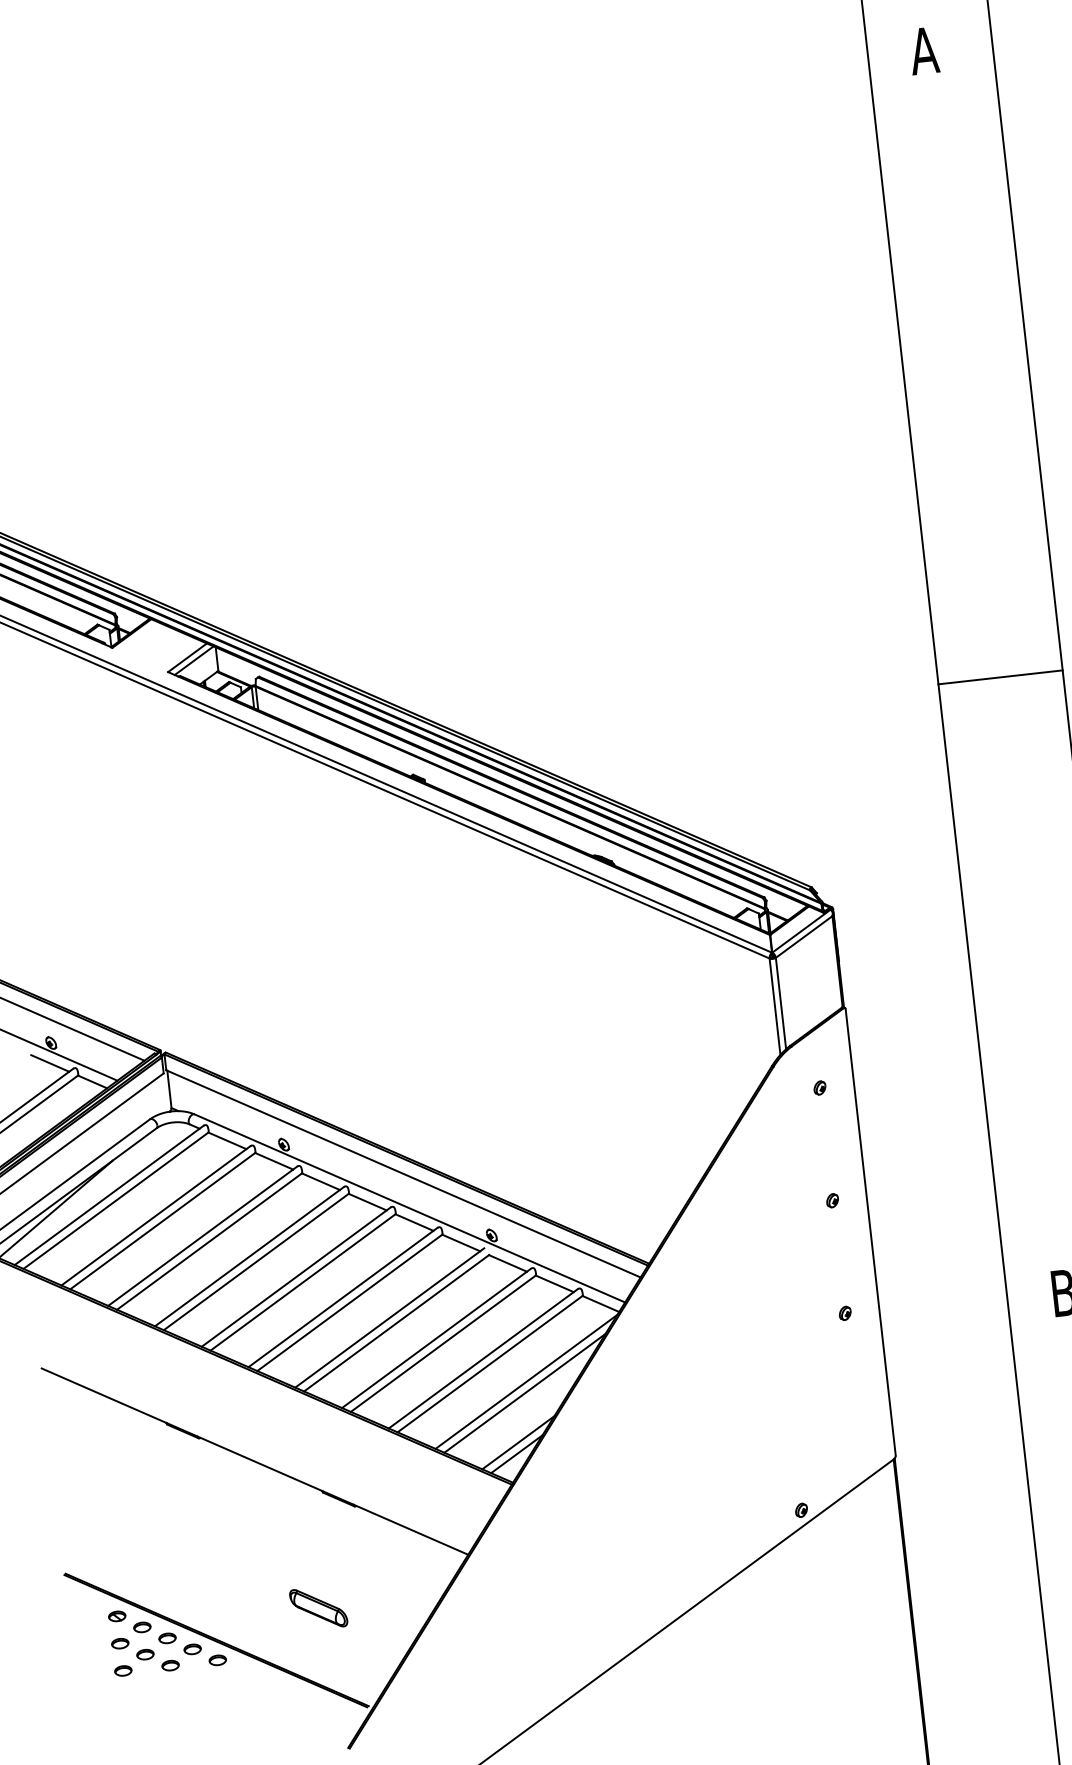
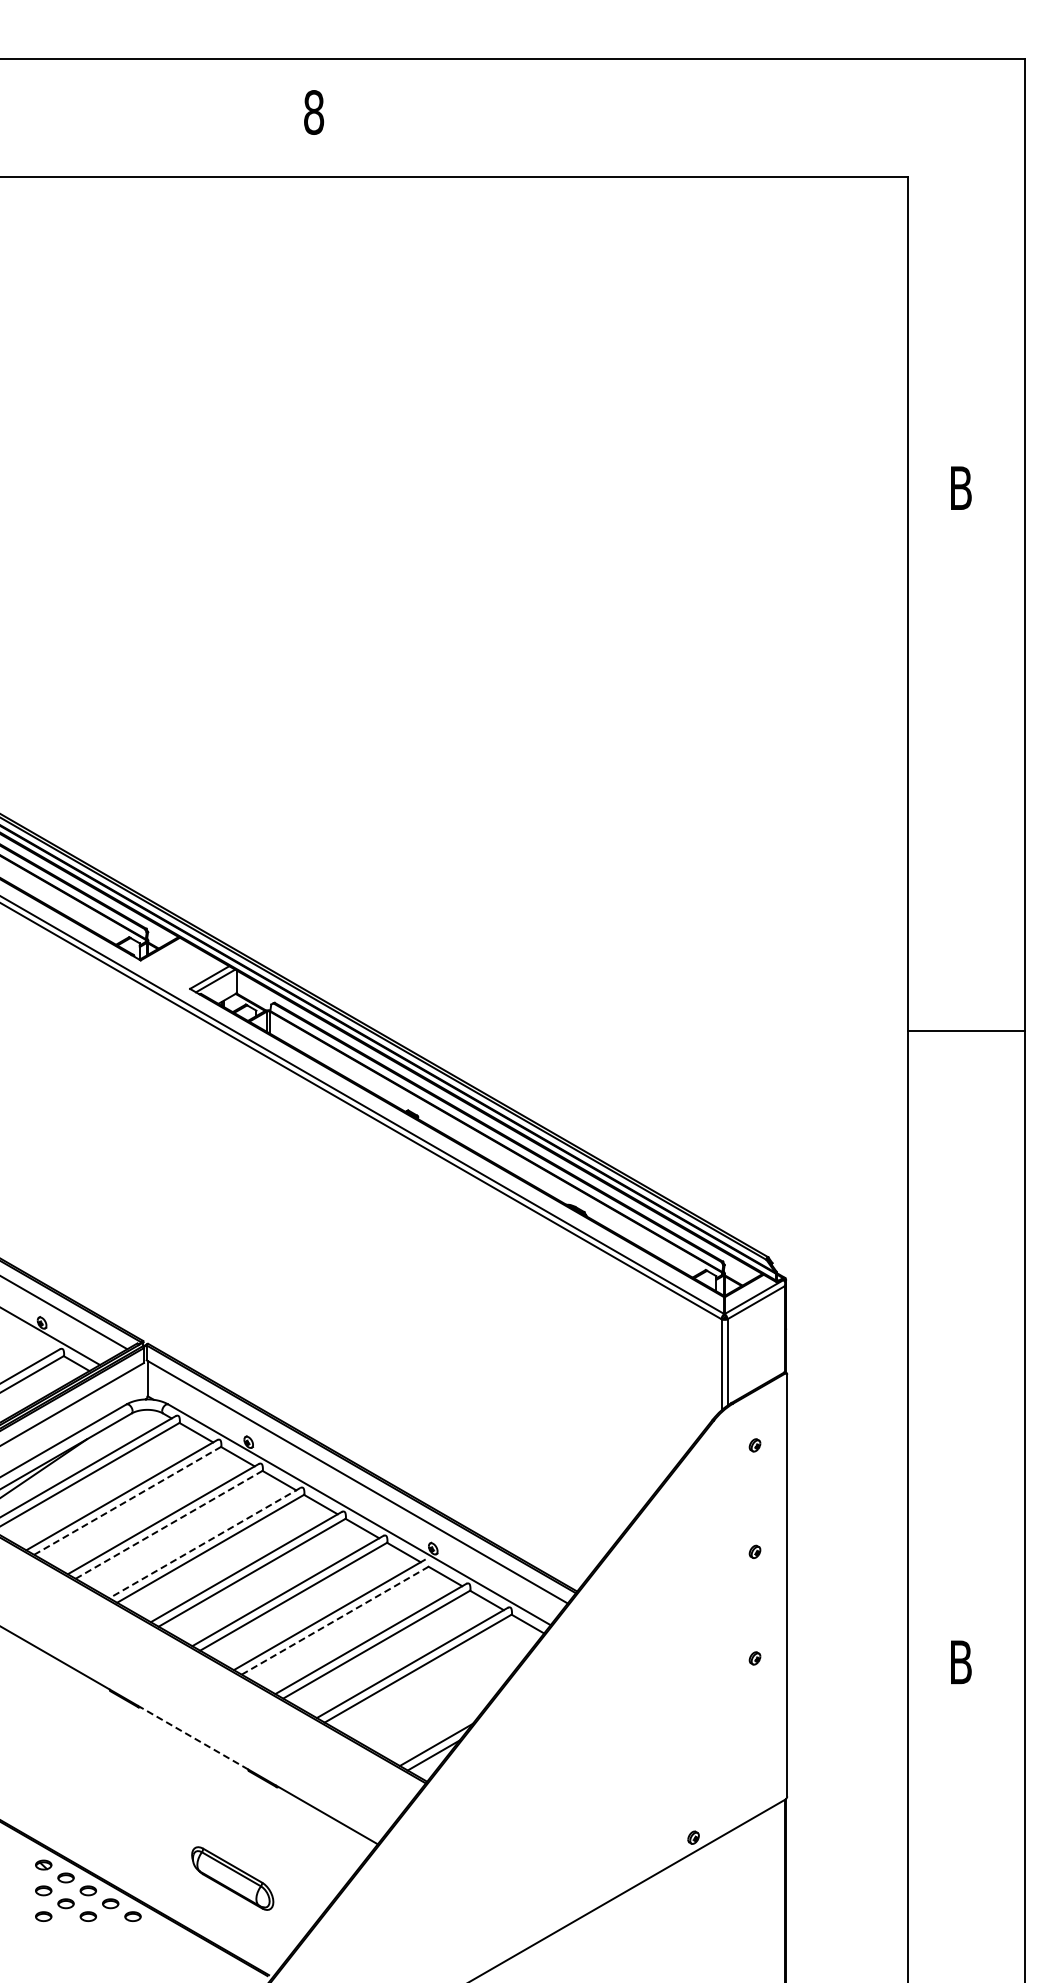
text: (923, 50) -> (960, 487), A -> B
line: (1000, 676) -> (966, 1030), moved
line: (49, 1063) -> (38, 1341), removed
line: (162, 1220) -> (127, 1500), solid -> dashed
line: (209, 1241) -> (169, 1524), solid -> dashed
line: (249, 1257) -> (204, 1543), solid -> dashed
line: (396, 1323) -> (335, 1620), solid -> dashed
line: (526, 1381) -> (450, 1688), removed
line: (524, 1393) -> (447, 1699), removed
line: (259, 1463) -> (192, 1737), solid -> dashed
part: (318, 1608) -> (232, 1878), size x1.6

